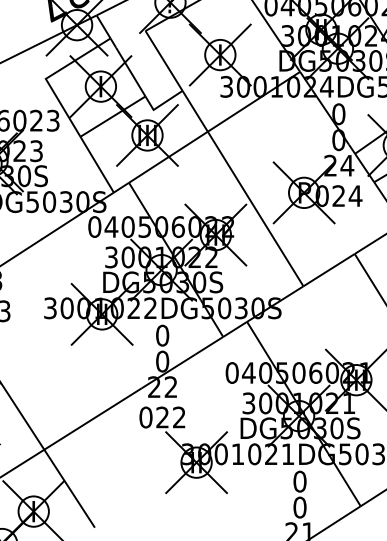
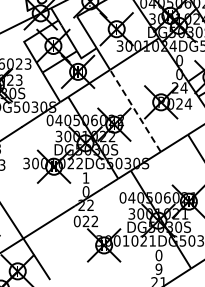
line: (255, 208) -> (135, 110), solid -> dashed
text: (161, 334) -> (85, 177), 0 -> 1
text: (299, 506) -> (158, 268), 0 -> 9

